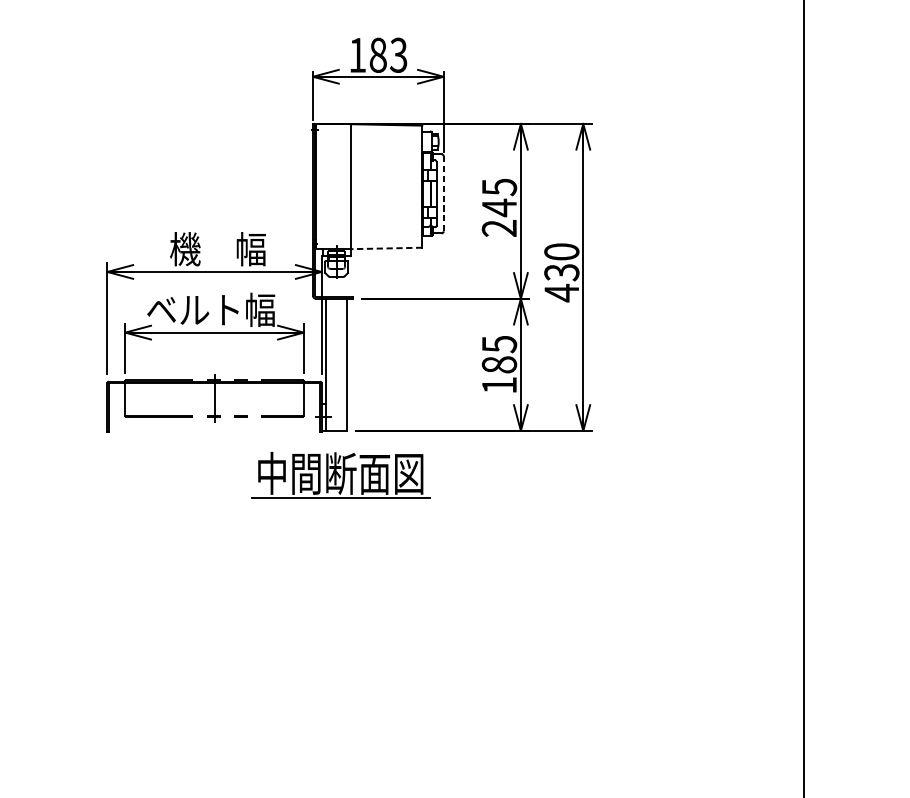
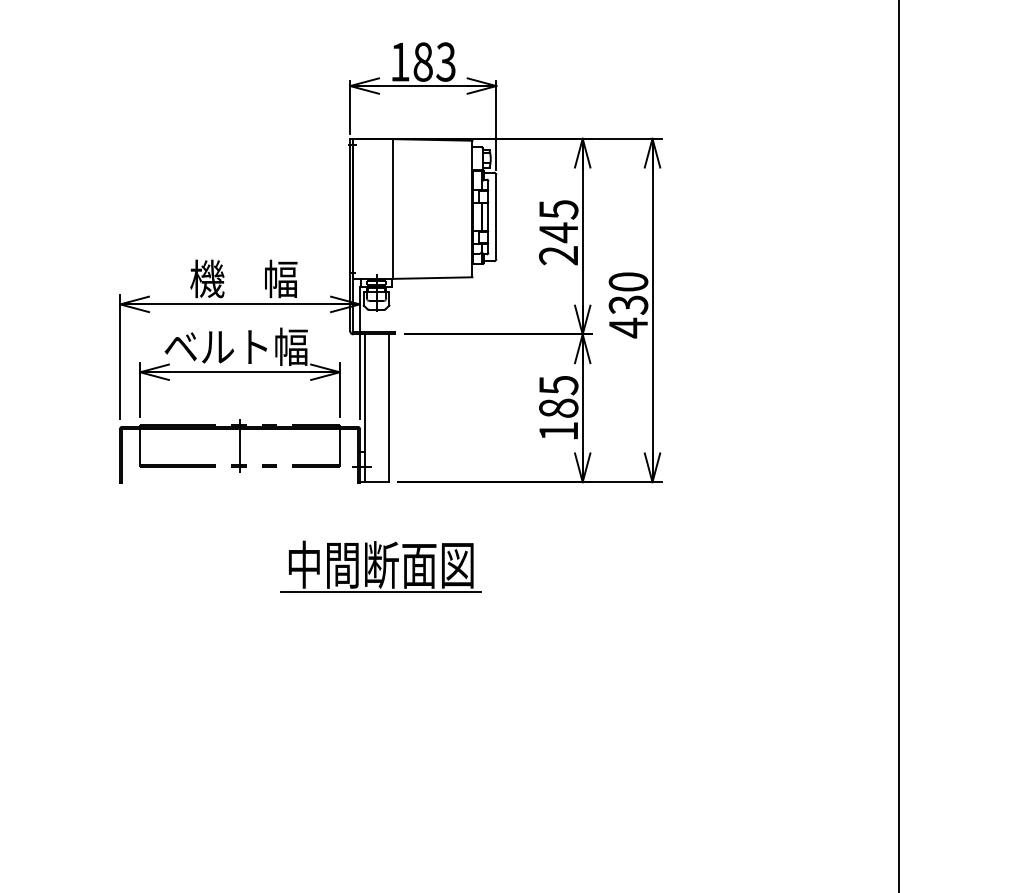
line: (443, 194) -> (496, 217), dashed -> solid
line: (386, 248) -> (432, 278), dashed -> solid
part: (340, 474) -> (380, 566), moved

